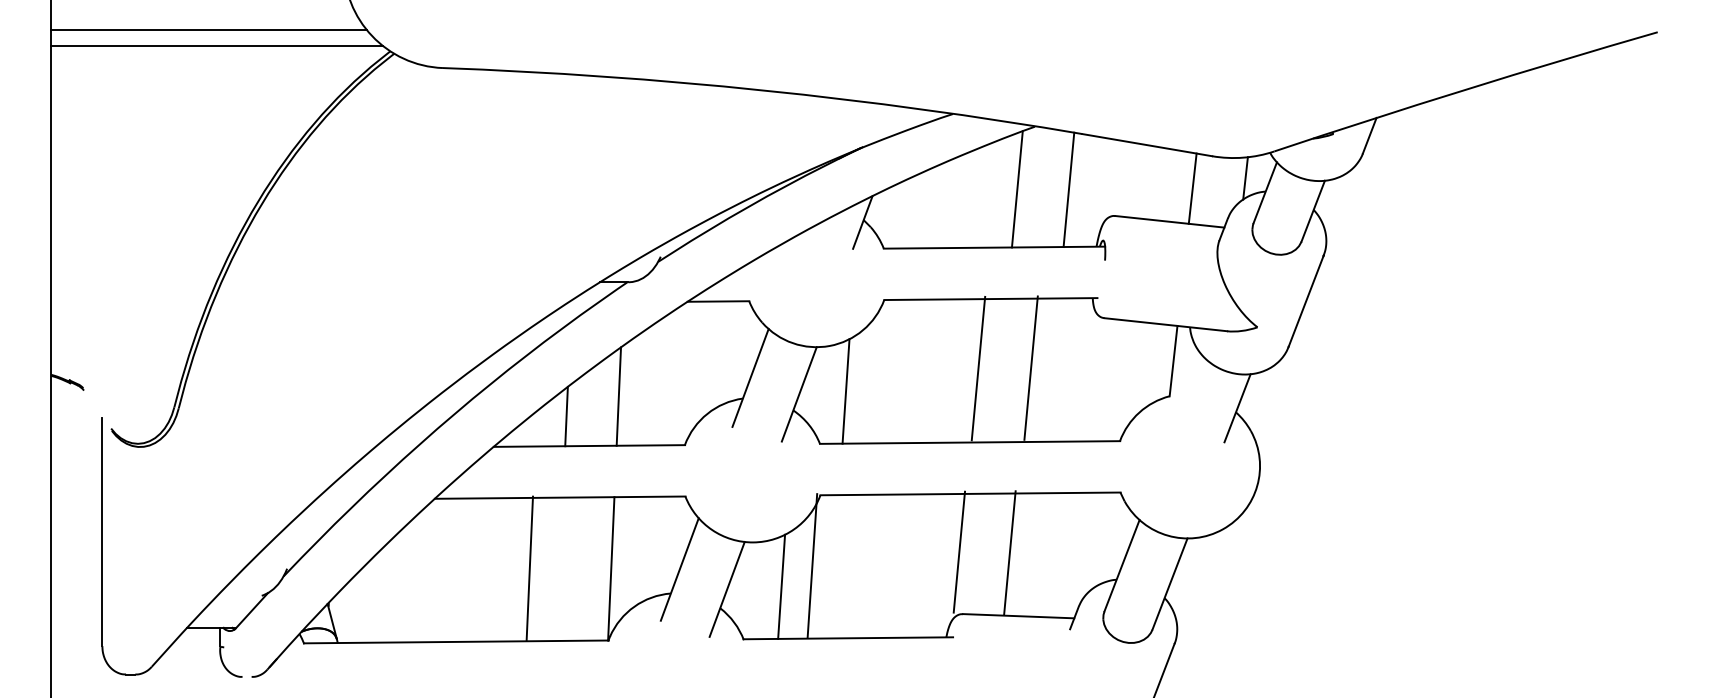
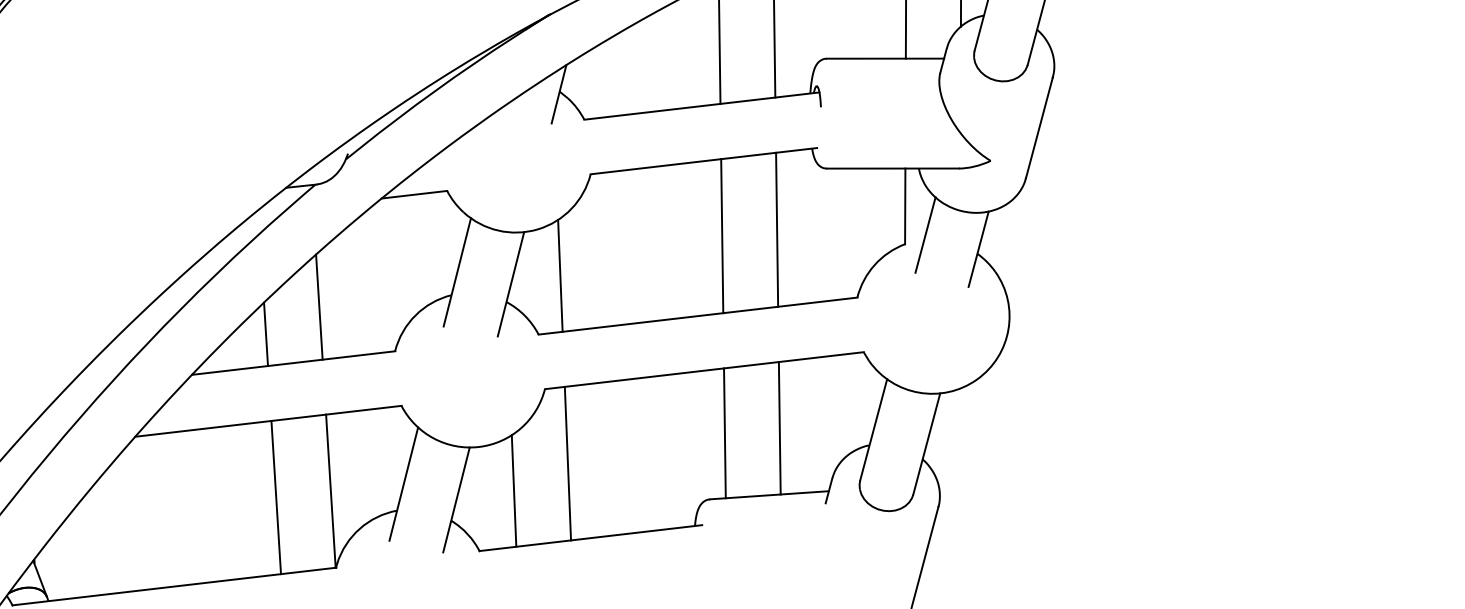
line: (1030, 367) -> (776, 229), moved
line: (978, 368) -> (722, 236), moved
line: (1189, 389) -> (925, 234), added
line: (959, 551) -> (724, 432), moved
line: (1009, 552) -> (779, 427), moved
line: (812, 565) -> (568, 463), moved
line: (529, 567) -> (275, 496), moved

